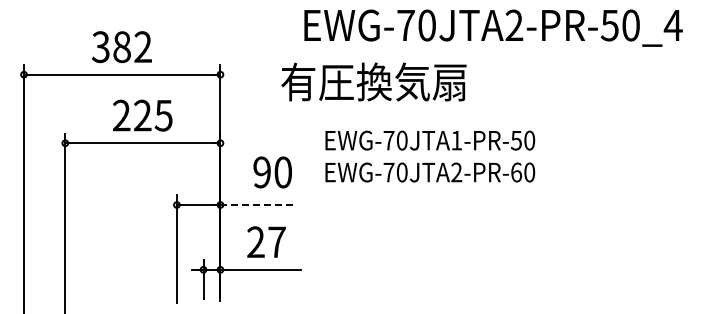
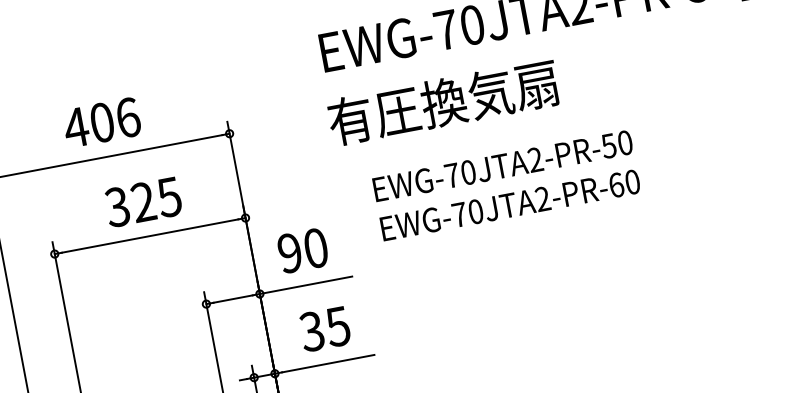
text: (121, 47) -> (101, 123), 382 -> 406
text: (373, 81) -> (442, 102), moved
text: (121, 115) -> (117, 206), 225 -> 325
text: (456, 140) -> (535, 159), EWG-70JTA1-PR-50 -> EWG-70JTA2-PR-50
text: (272, 172) -> (302, 250), moved
line: (257, 205) -> (305, 285), dashed -> solid
text: (266, 242) -> (325, 329), 27 -> 35

